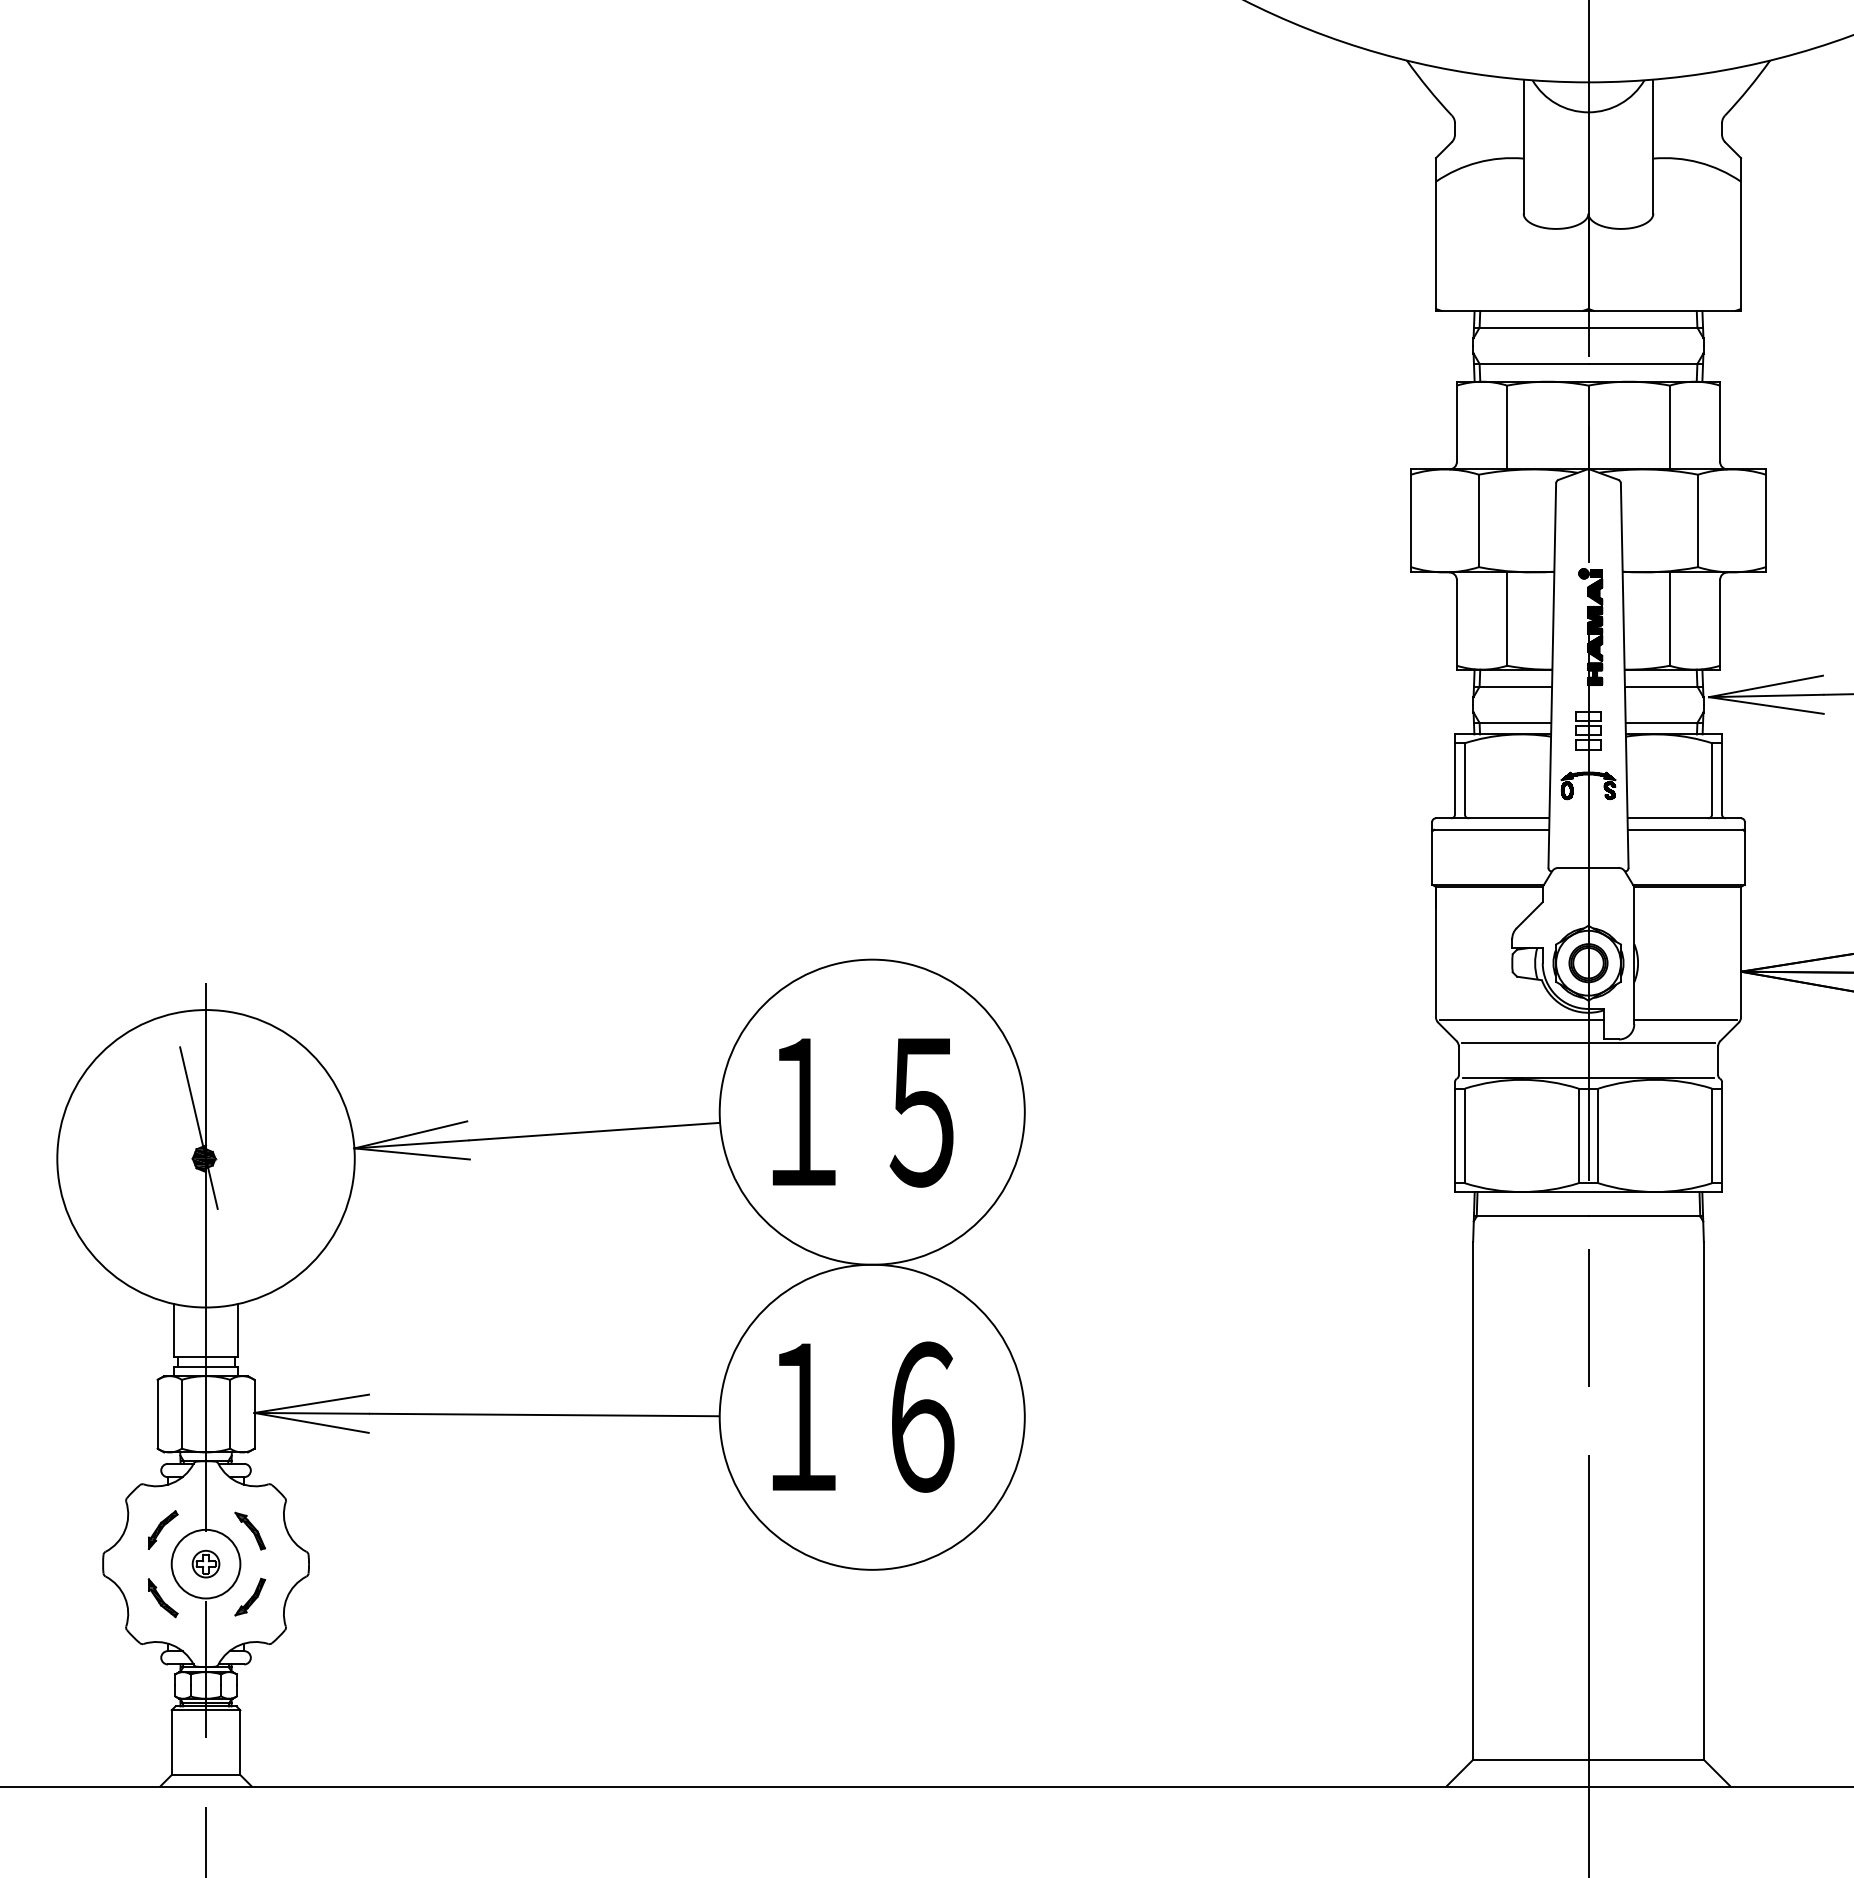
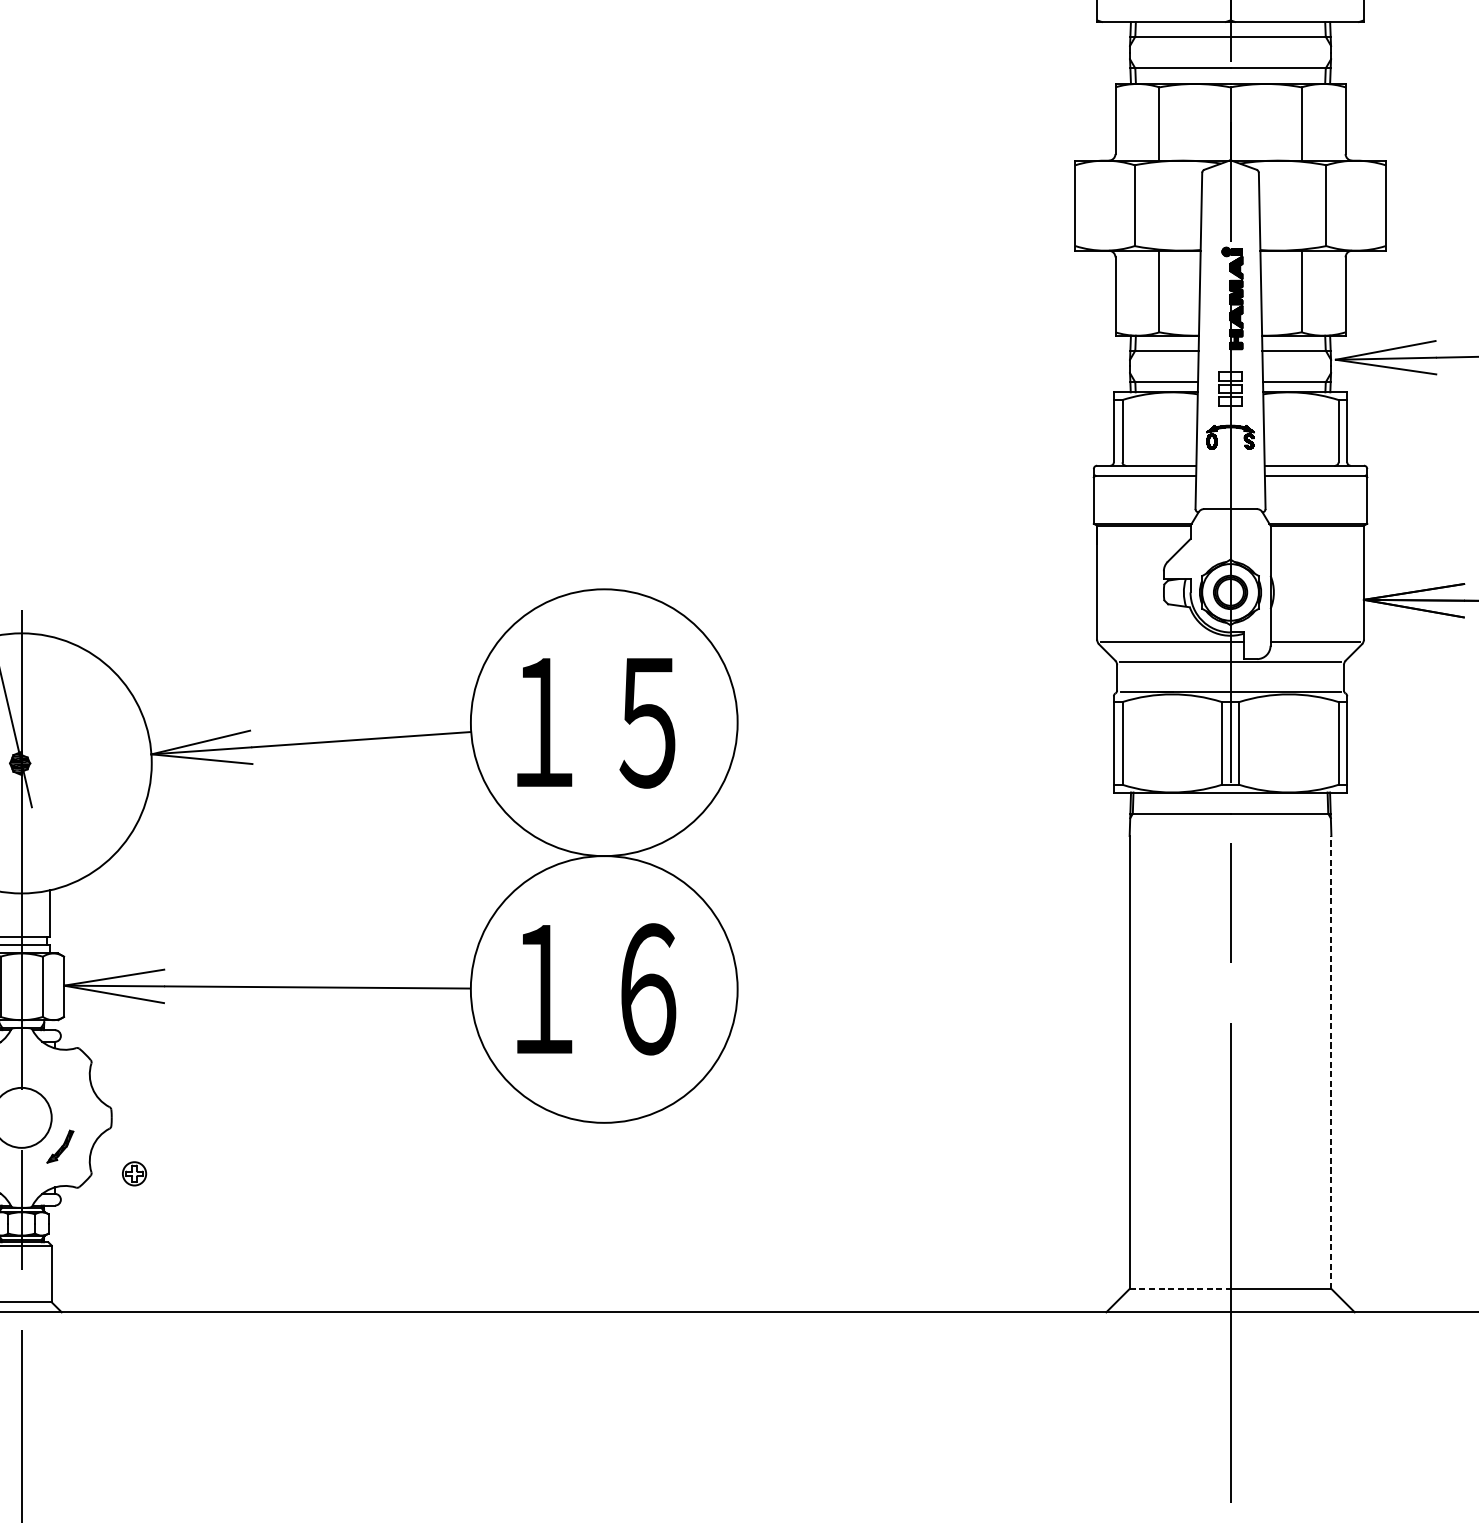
line: (1703, 1500) -> (1331, 1062), solid -> dashed
part: (250, 1530) -> (60, 1088), removed
part: (205, 1563) -> (134, 1173), moved
line: (1530, 1759) -> (1179, 1288), solid -> dashed

